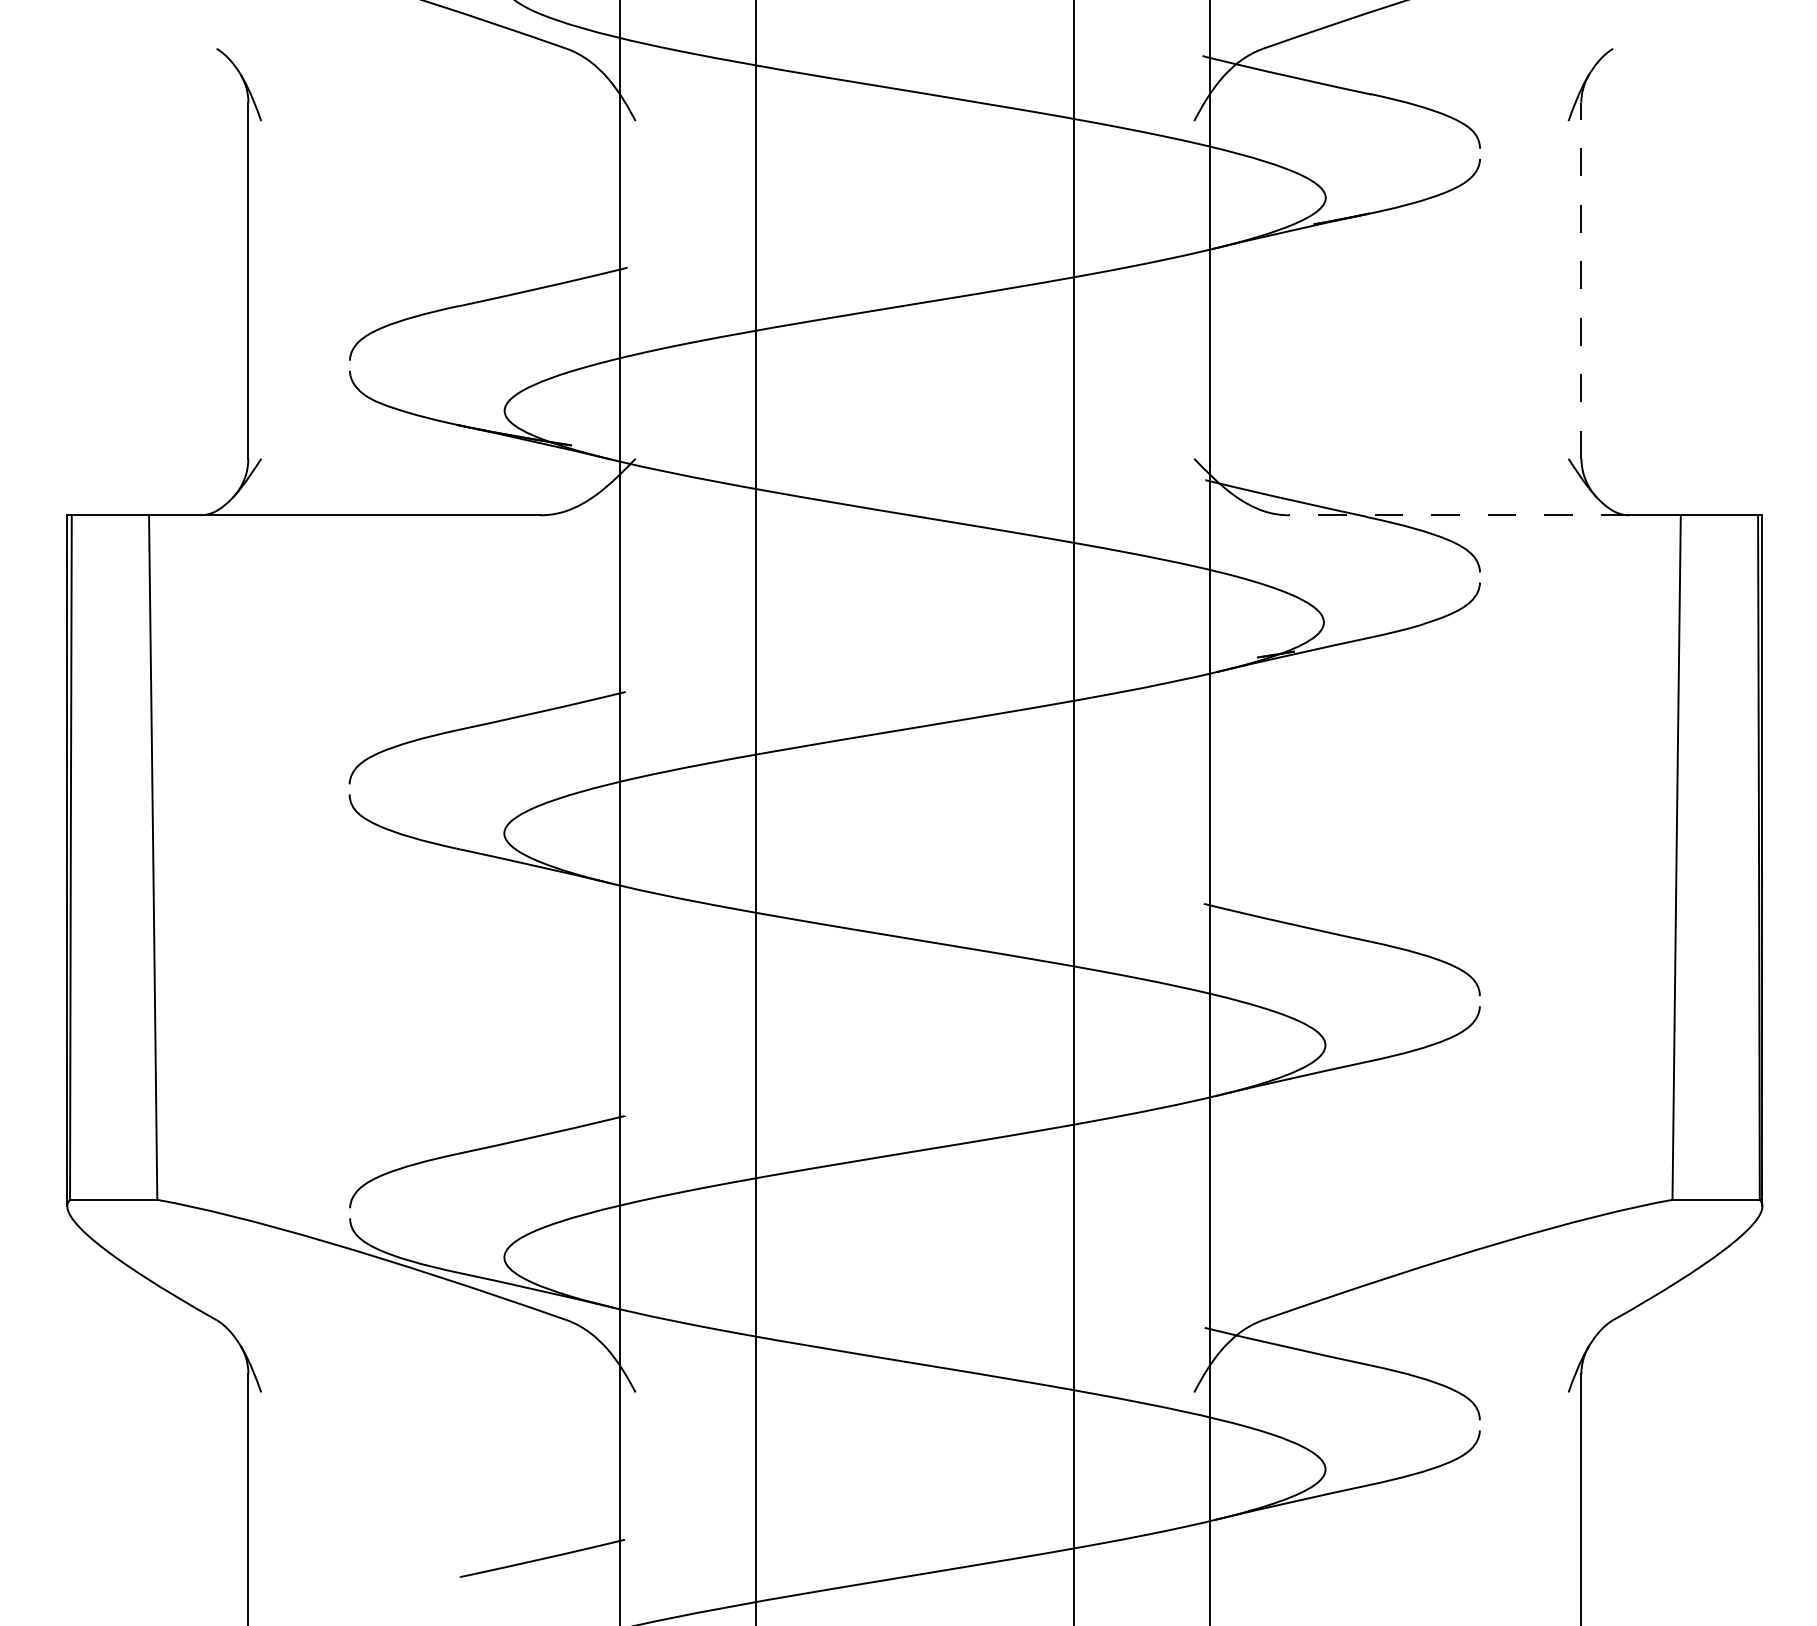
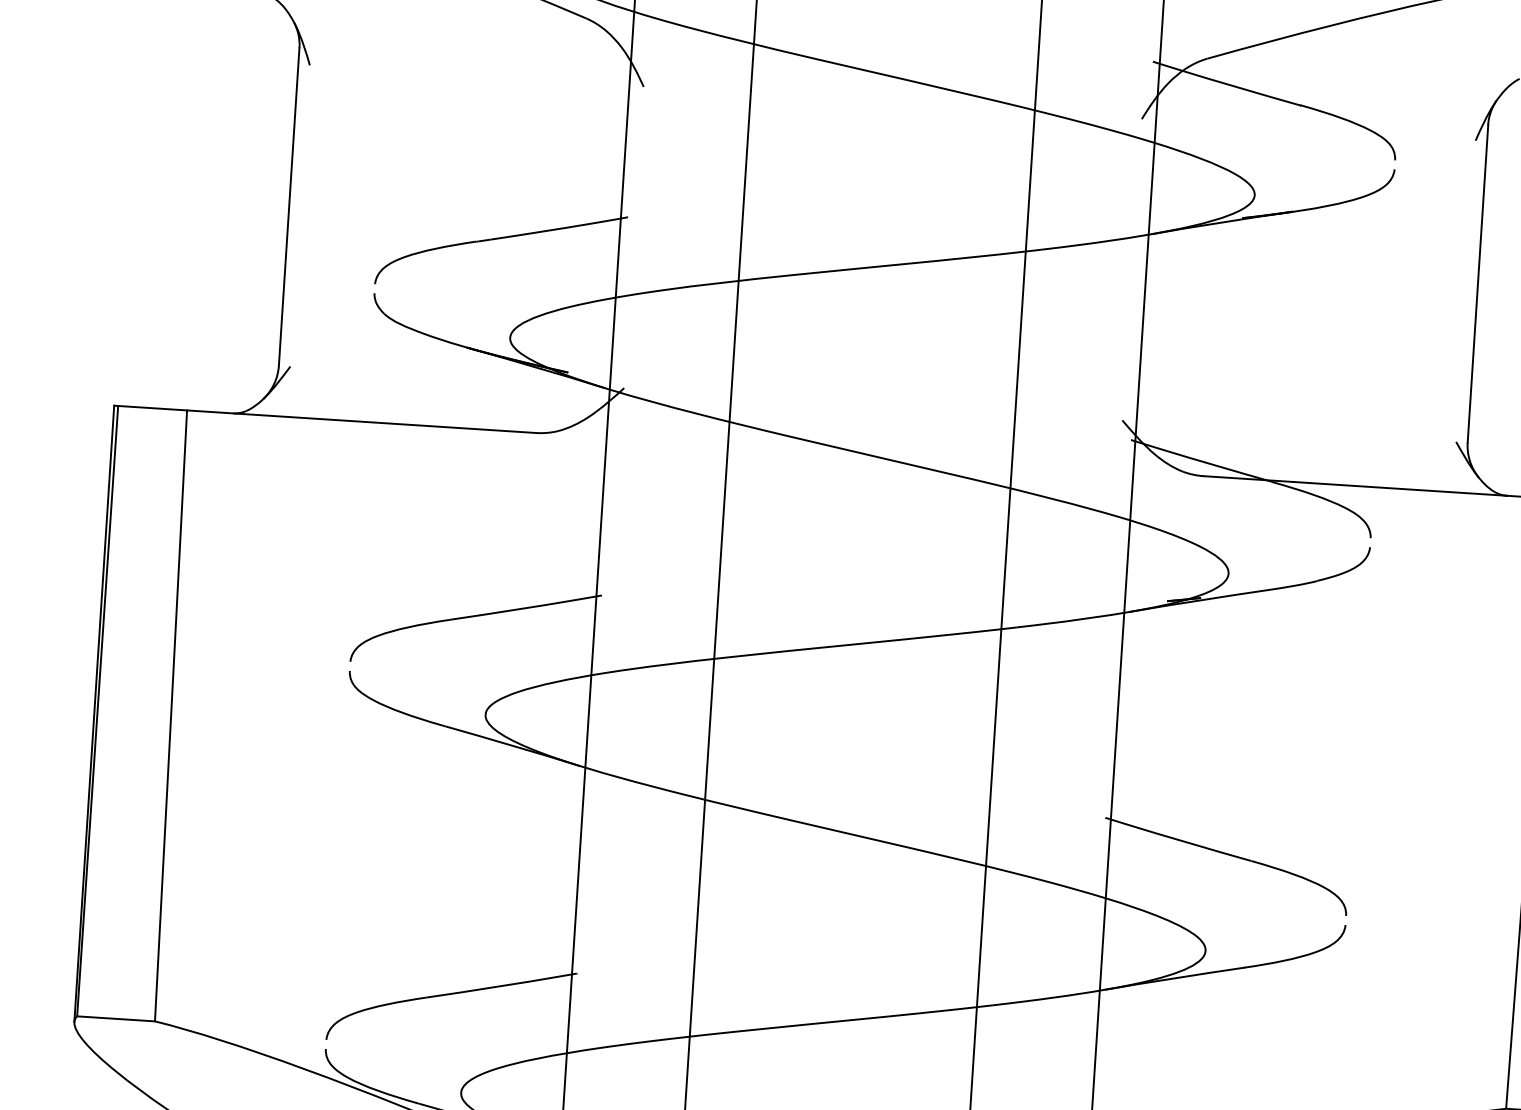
line: (1581, 280) -> (1477, 283), dashed -> solid
line: (1458, 515) -> (1354, 486), dashed -> solid

